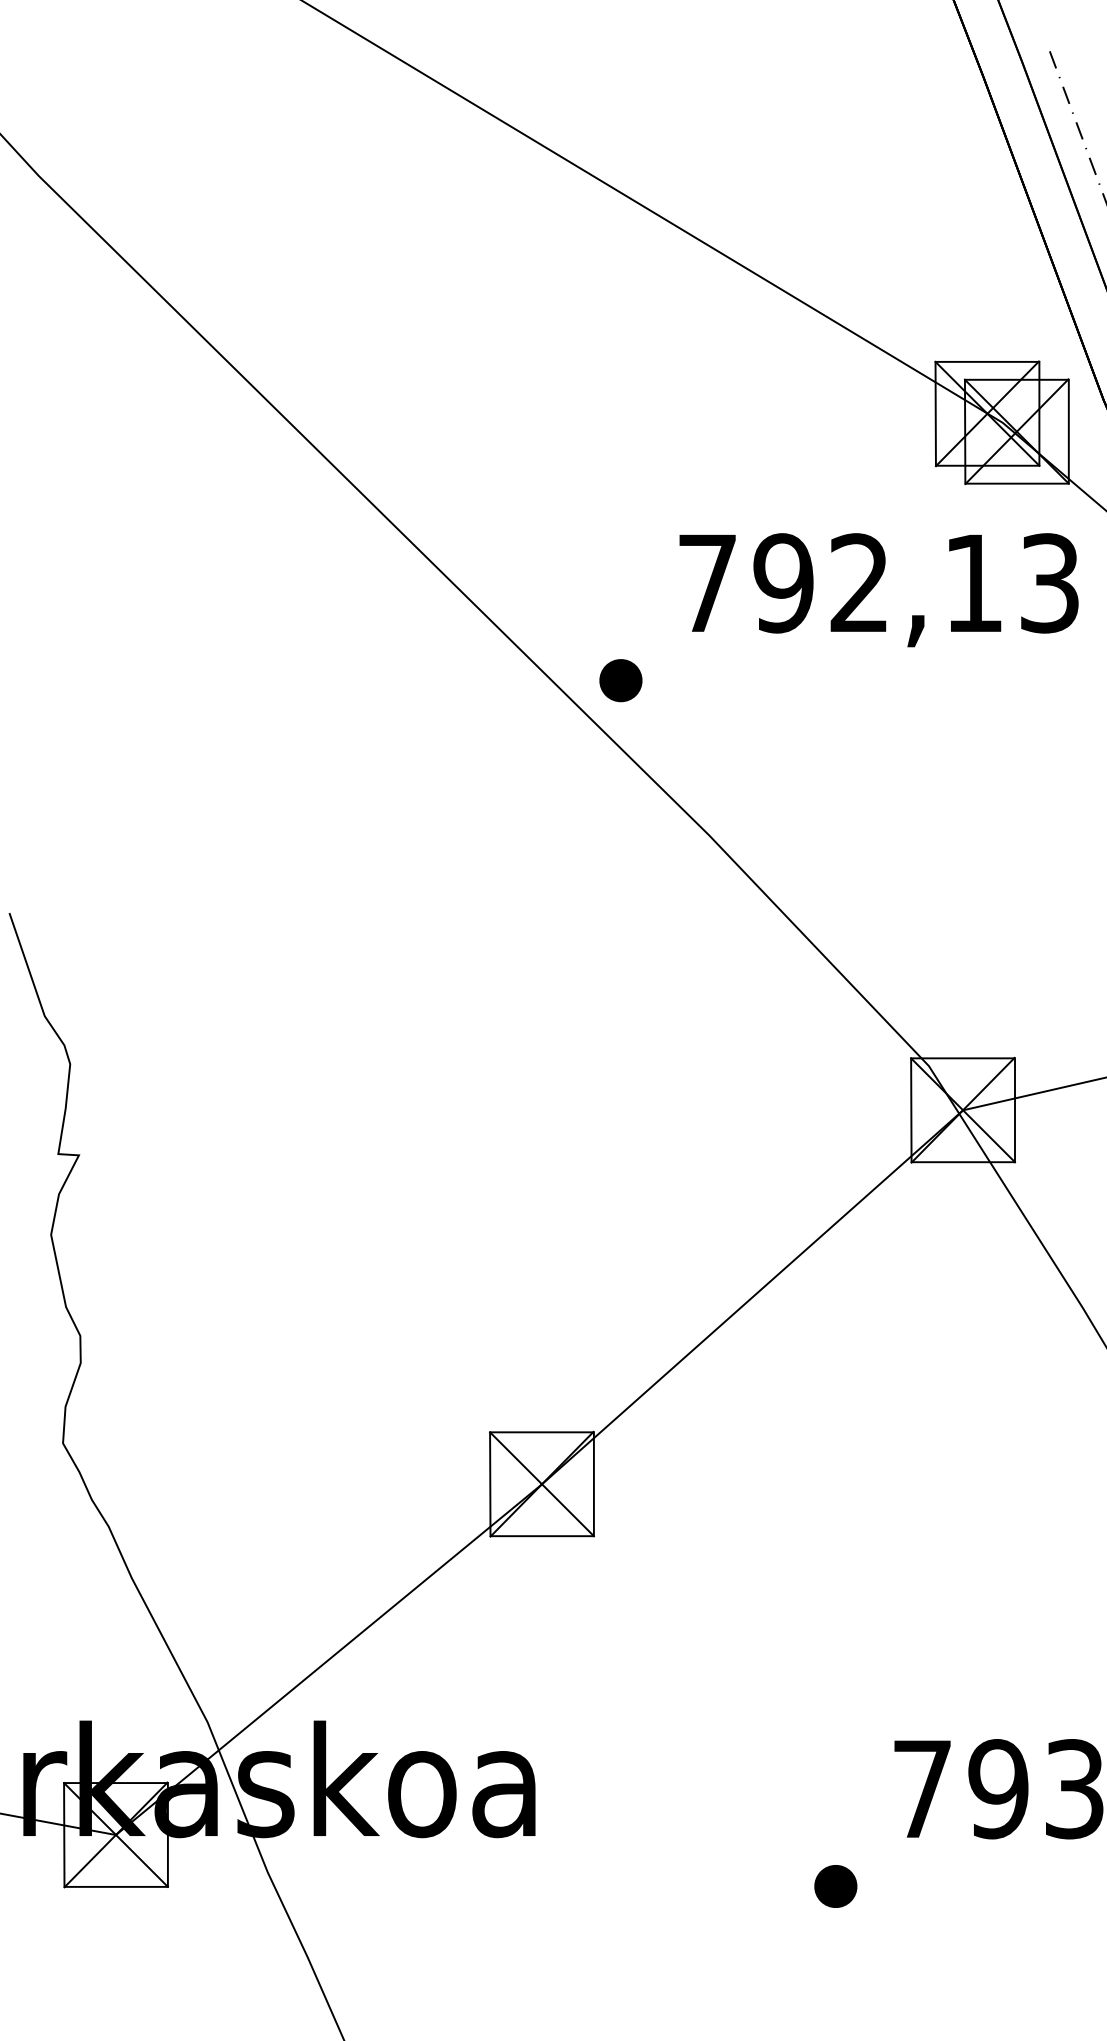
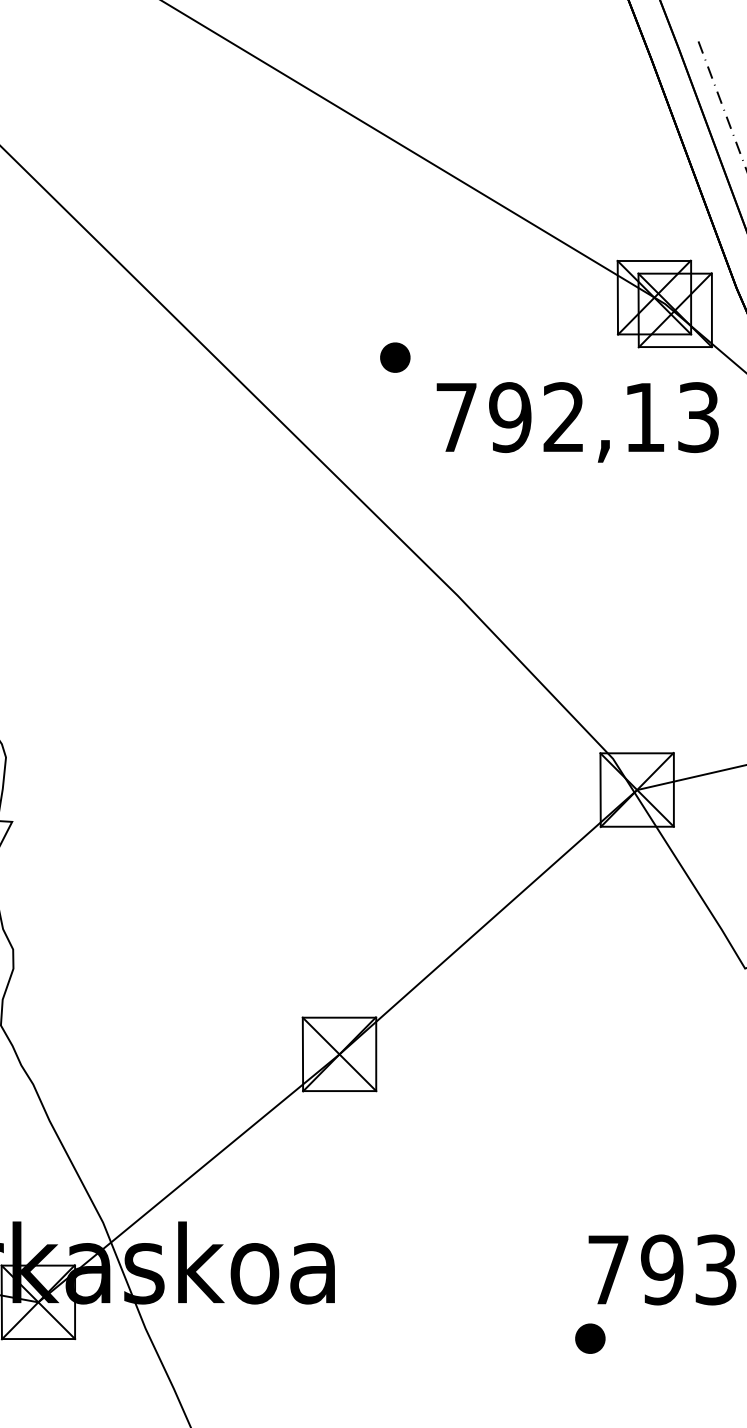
part: (620, 680) -> (395, 357), moved
part: (835, 1886) -> (590, 1338), moved

